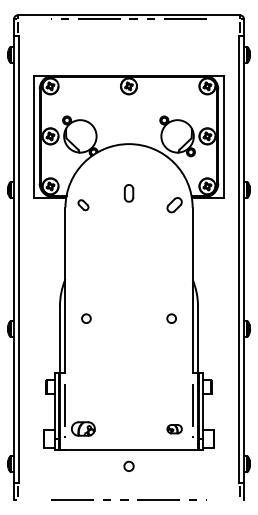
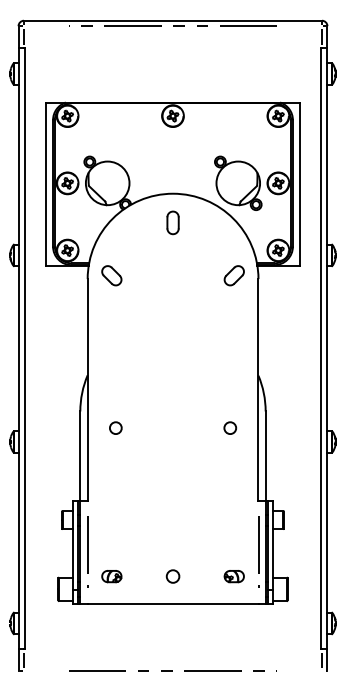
part: (128, 193) -> (172, 222), moved
part: (83, 204) -> (111, 275), size x1.43
part: (83, 429) -> (111, 576), size x0.62
circle: (128, 466) -> (172, 576), moved

